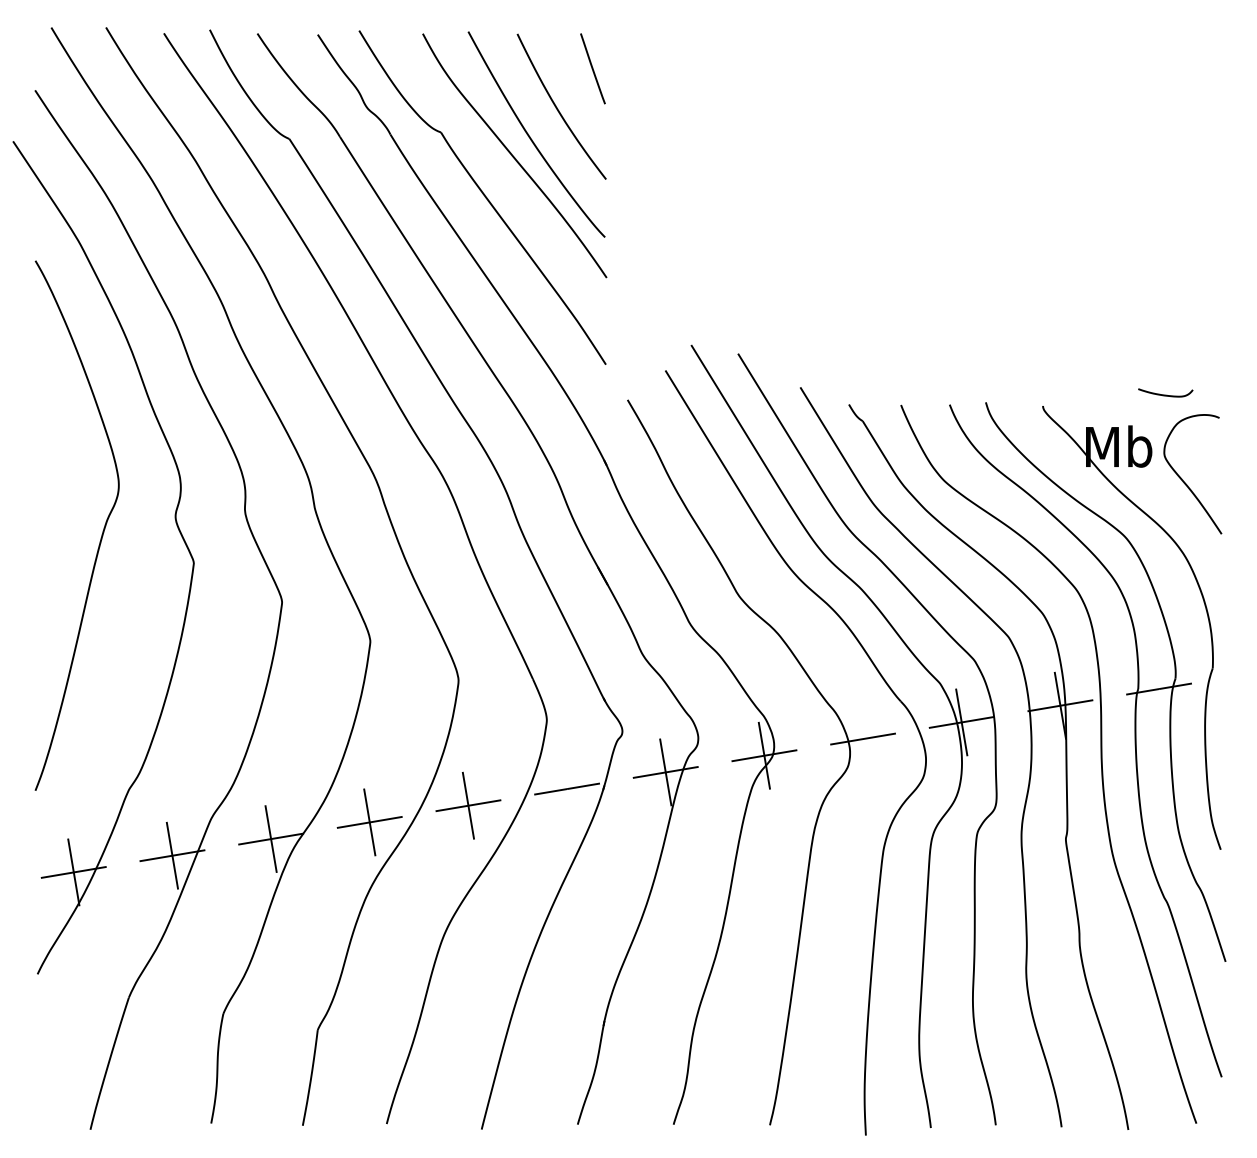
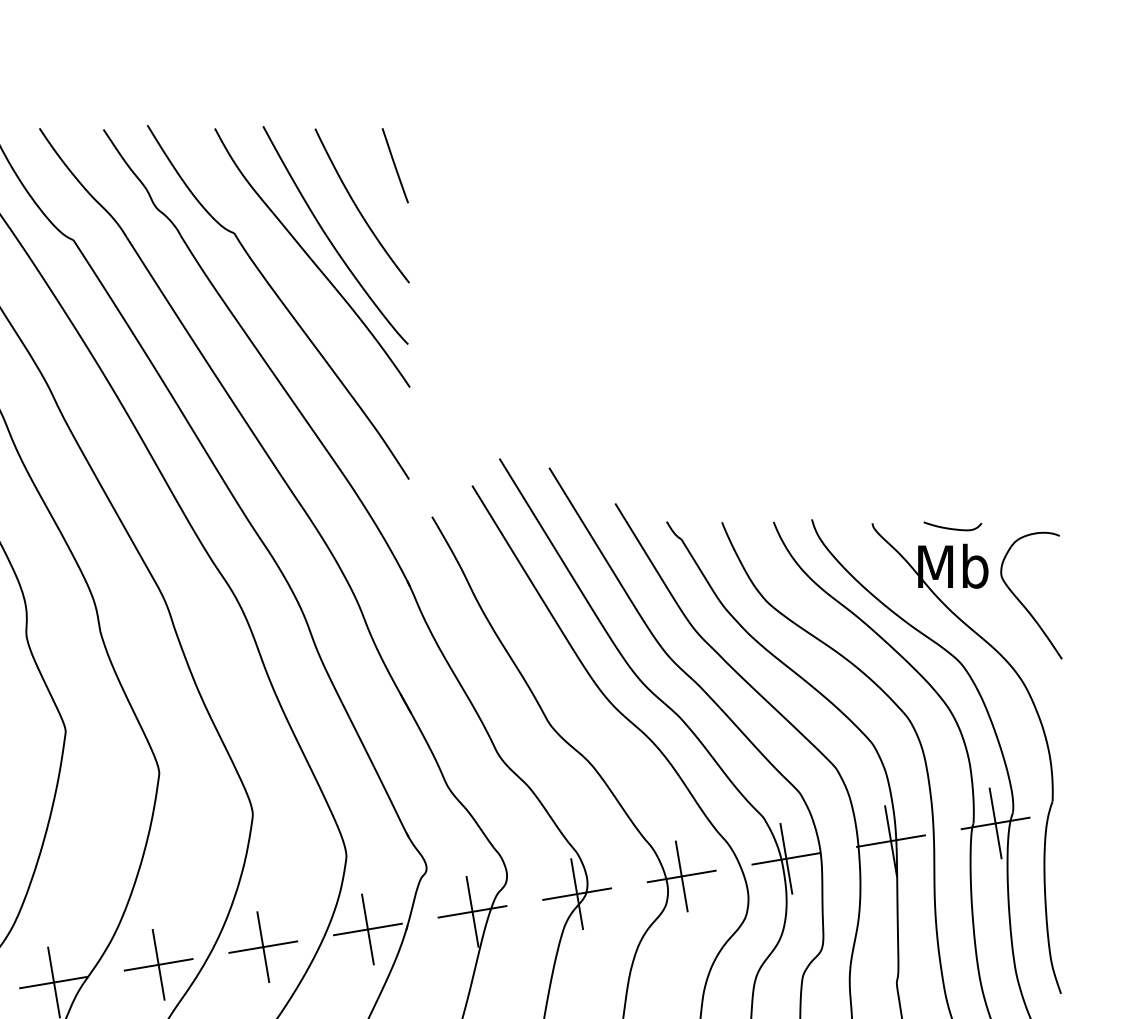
curve: (1165, 394) -> (952, 528), moved
line: (1158, 688) -> (995, 822), added
line: (862, 738) -> (681, 875), added
line: (566, 788) -> (367, 928), added

